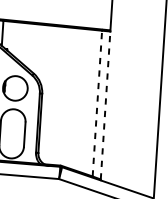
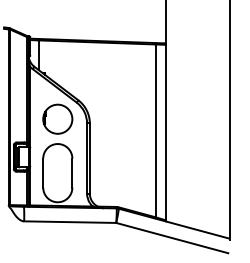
line: (97, 103) -> (155, 130), dashed -> solid
line: (105, 105) -> (165, 132), dashed -> solid

